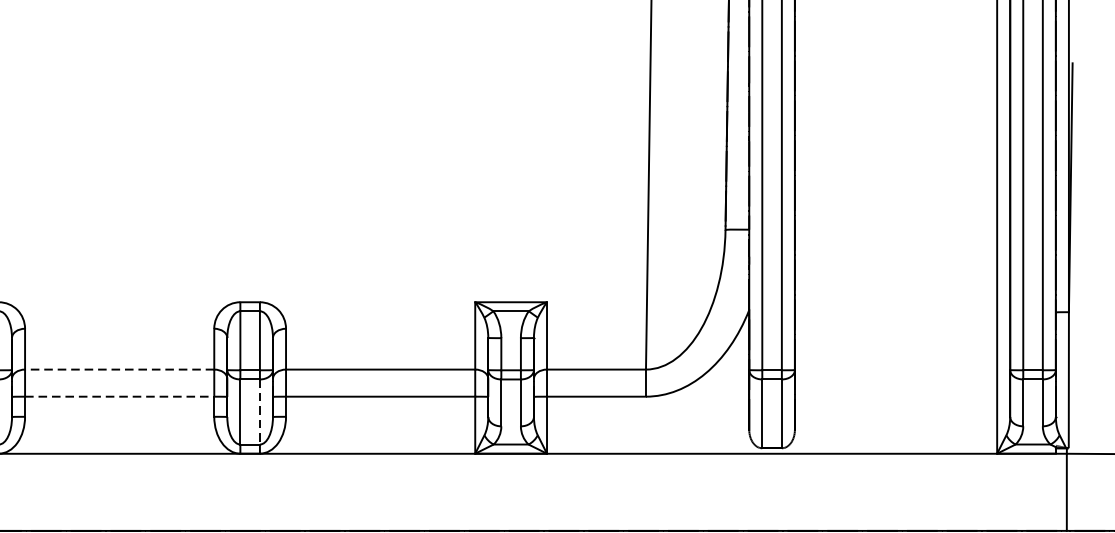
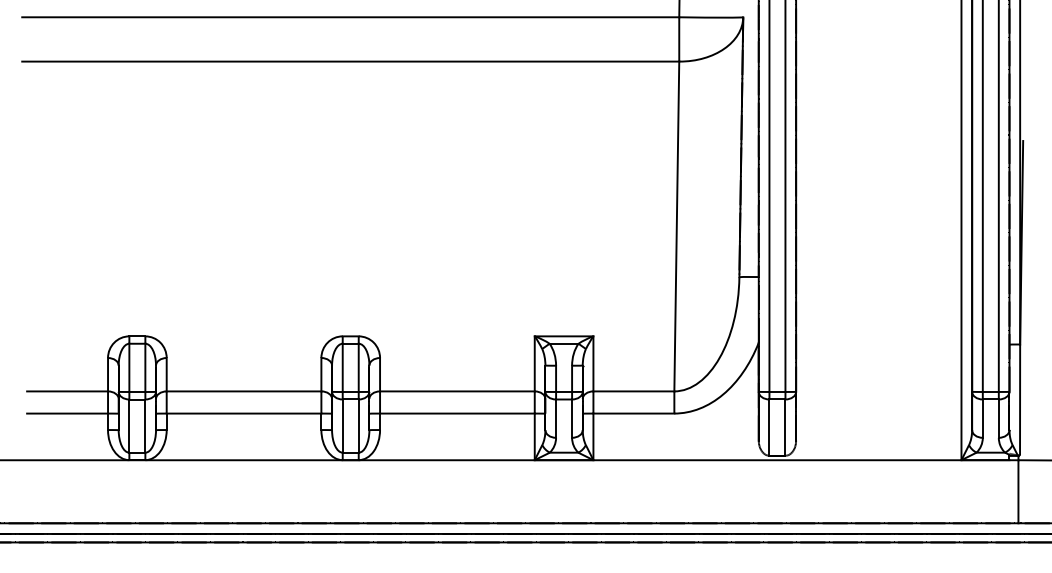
line: (119, 369) -> (243, 391), dashed -> solid
line: (120, 396) -> (244, 413), dashed -> solid
line: (259, 412) -> (358, 426), dashed -> solid

